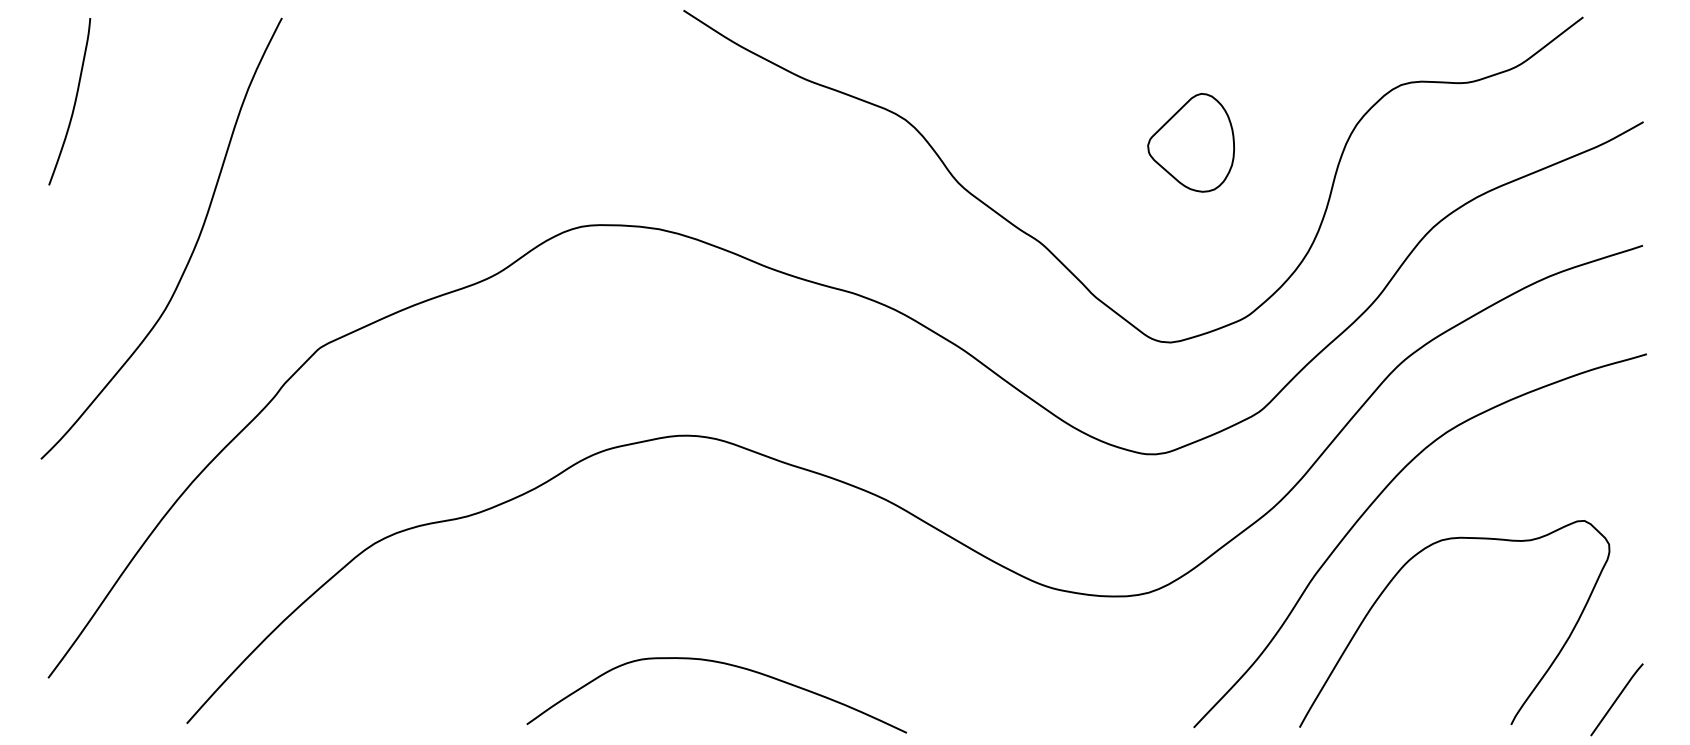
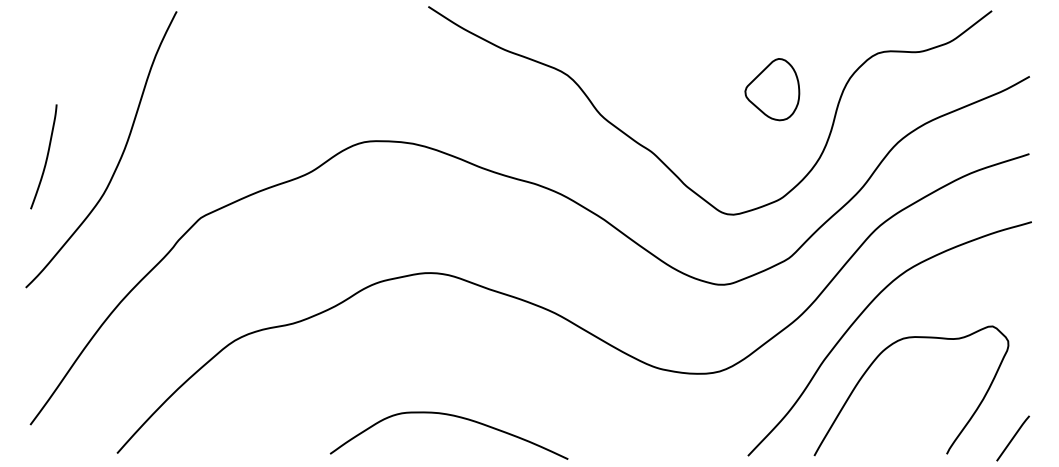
curve: (74, 101) -> (46, 156), moved
part: (1191, 142) -> (772, 89), moved

